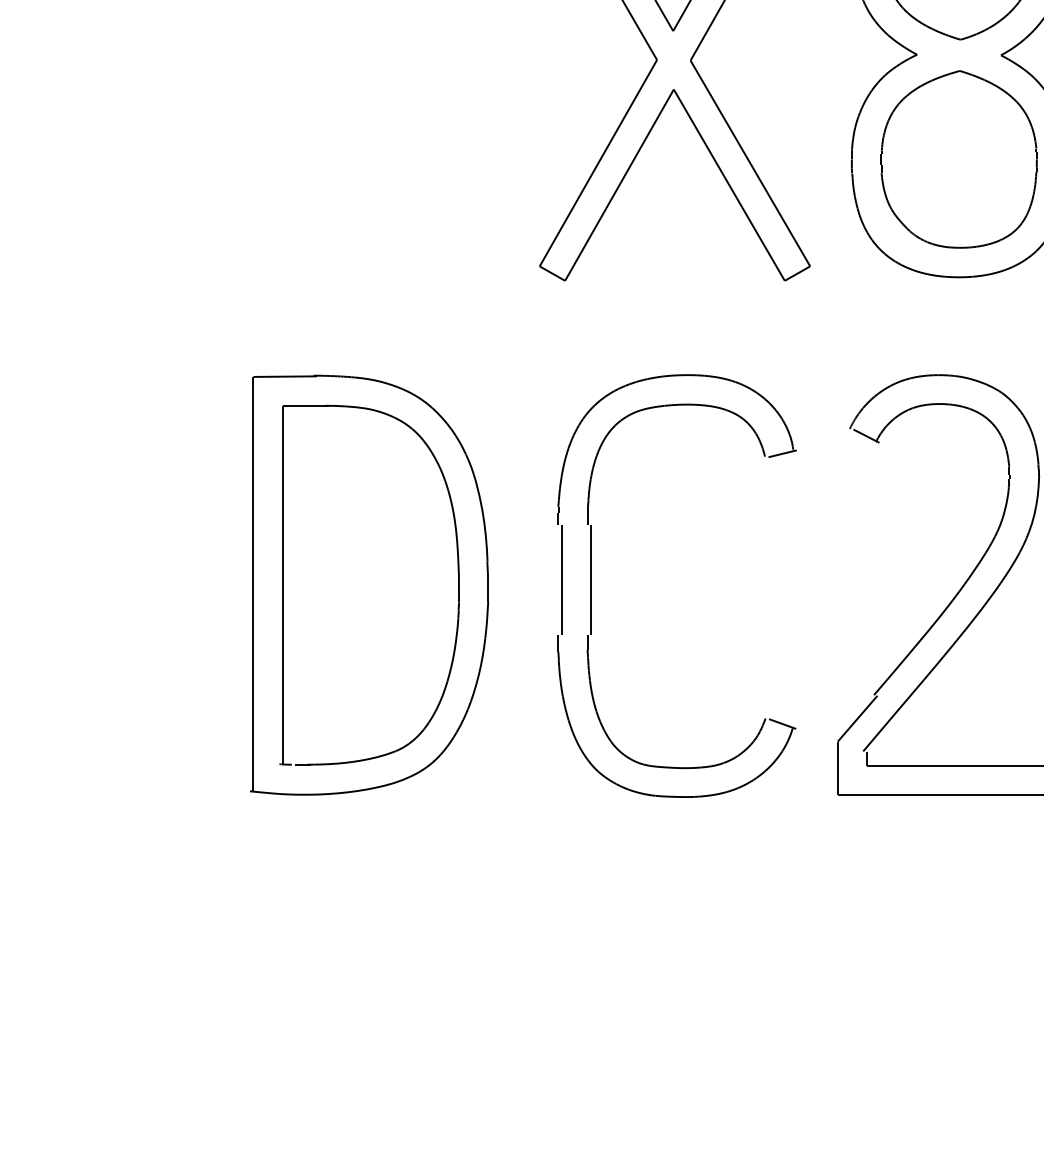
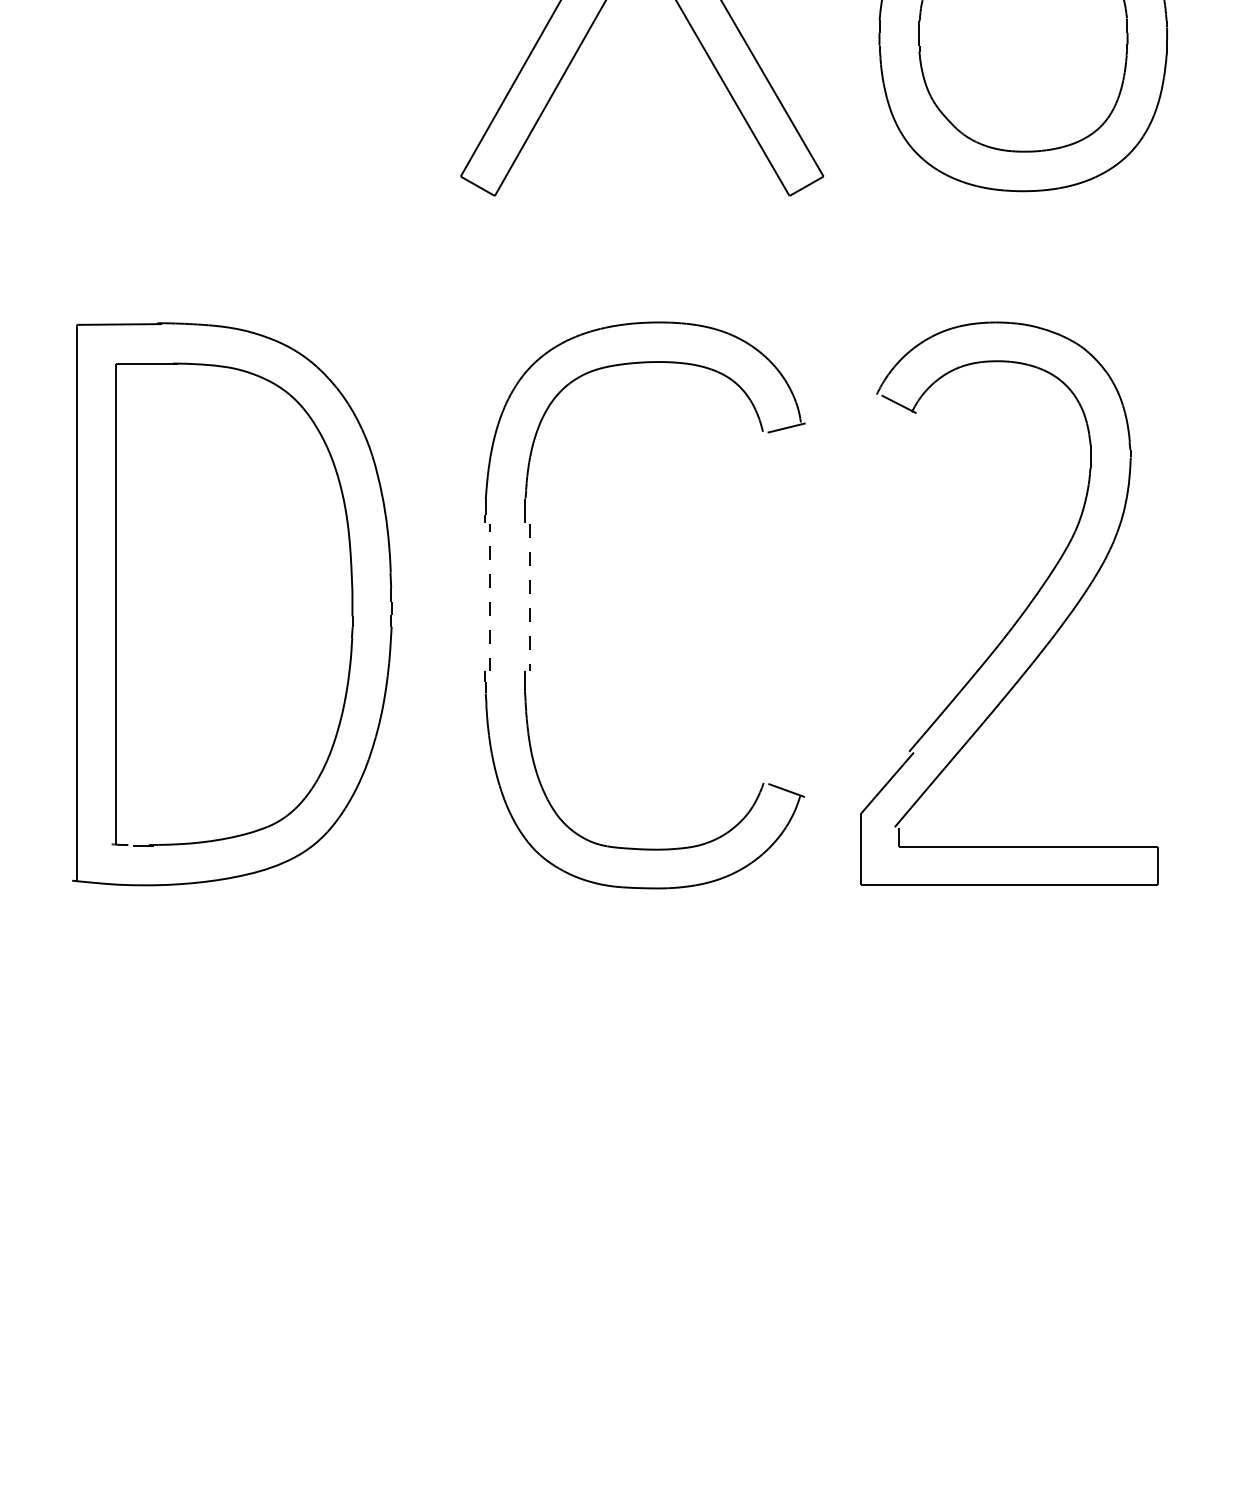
line: (561, 580) -> (489, 597), solid -> dashed
line: (591, 580) -> (530, 597), solid -> dashed

